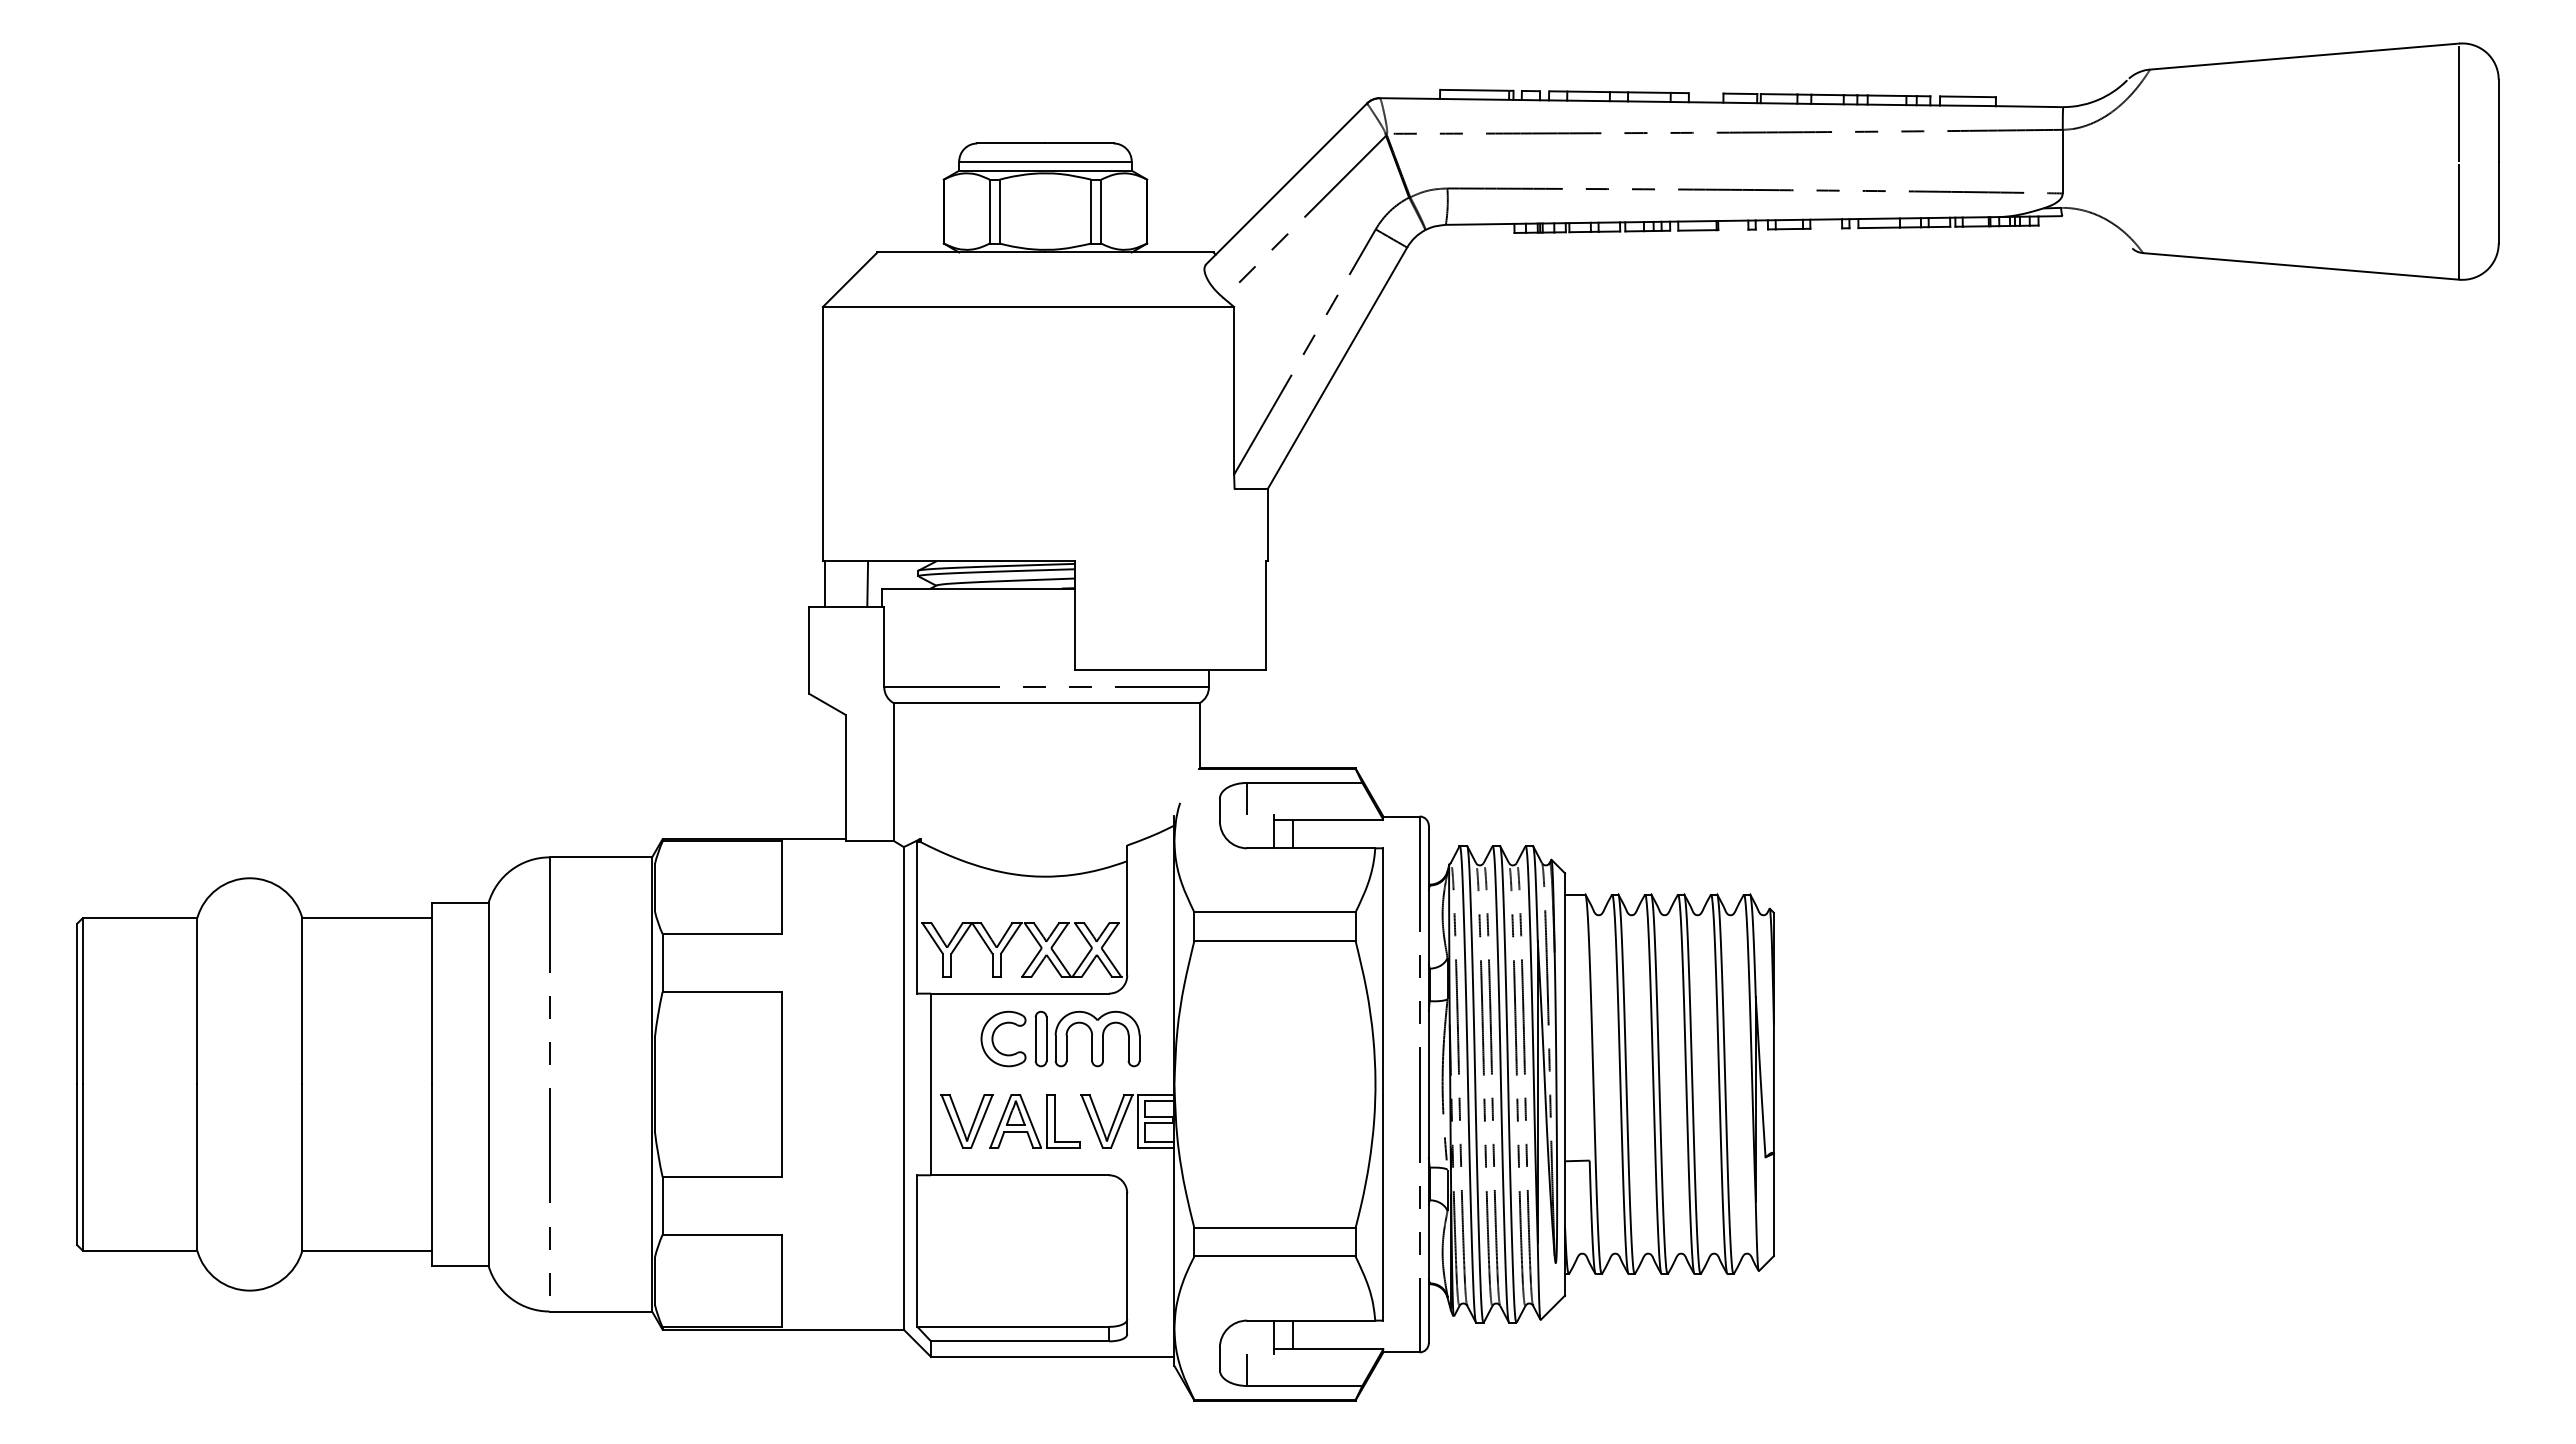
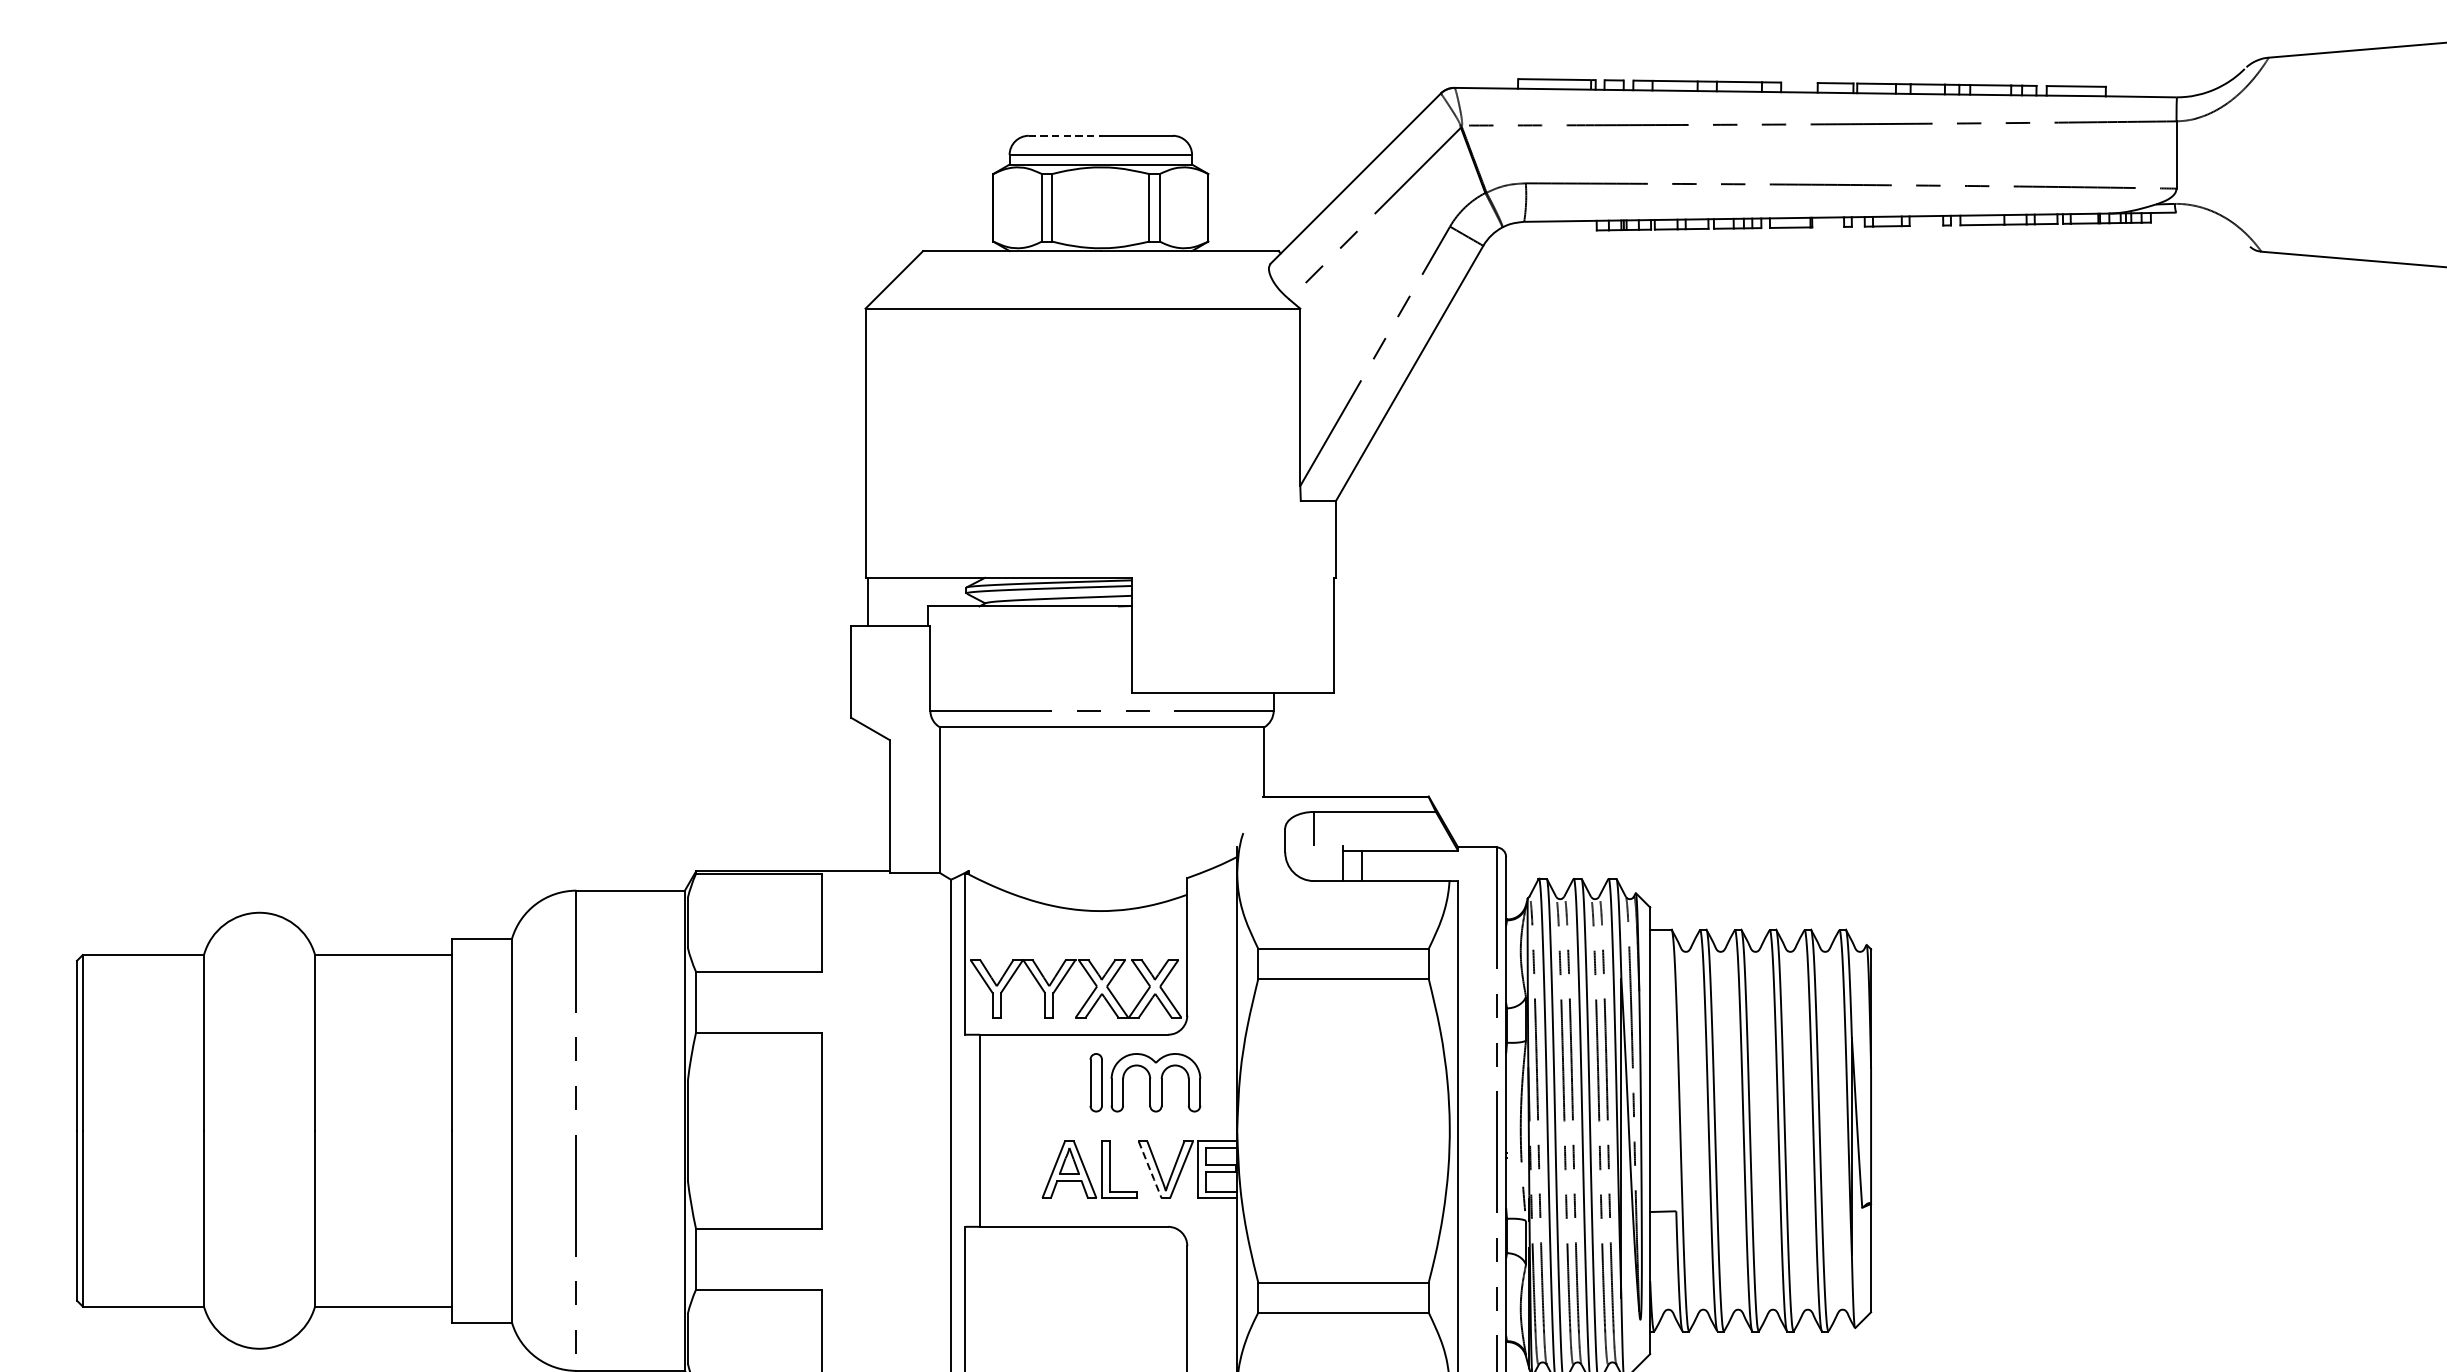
line: (1011, 143) -> (1064, 135), solid -> dashed
line: (867, 583) -> (912, 601), removed
part: (994, 1034) -> (1046, 1077), removed
part: (966, 1121) -> (1017, 1169), removed
line: (1092, 1121) -> (1150, 1169), solid -> dashed

